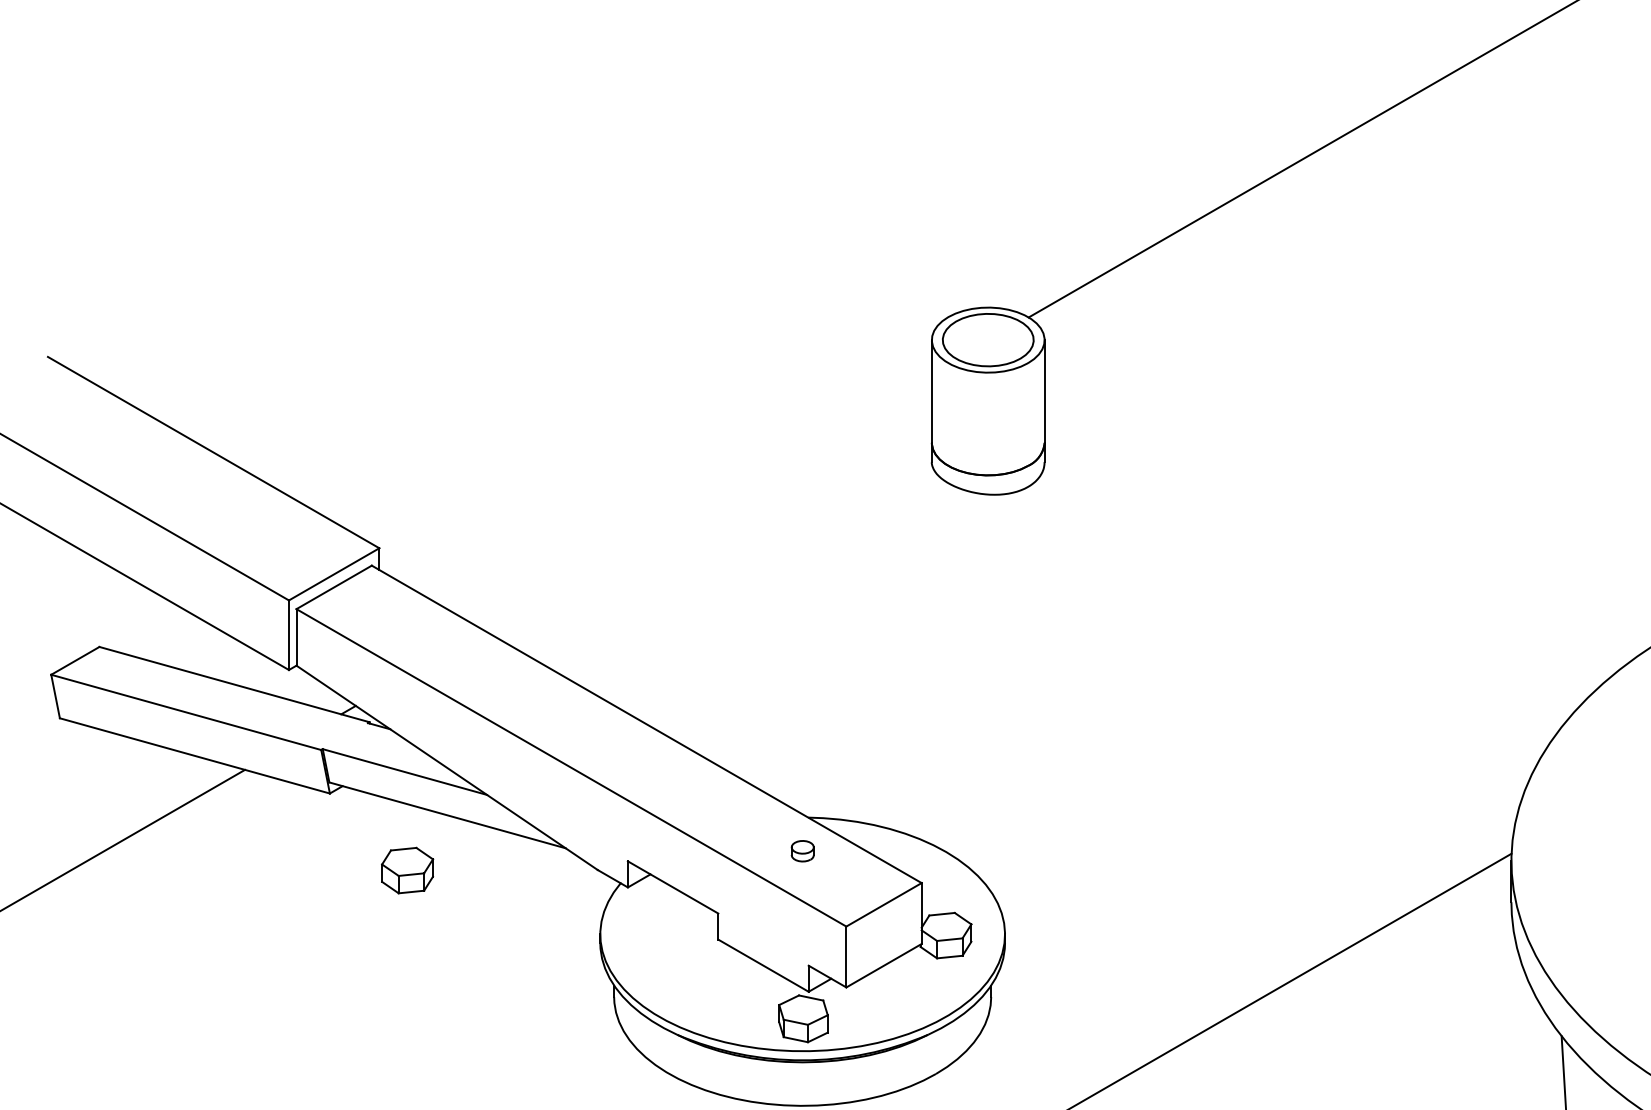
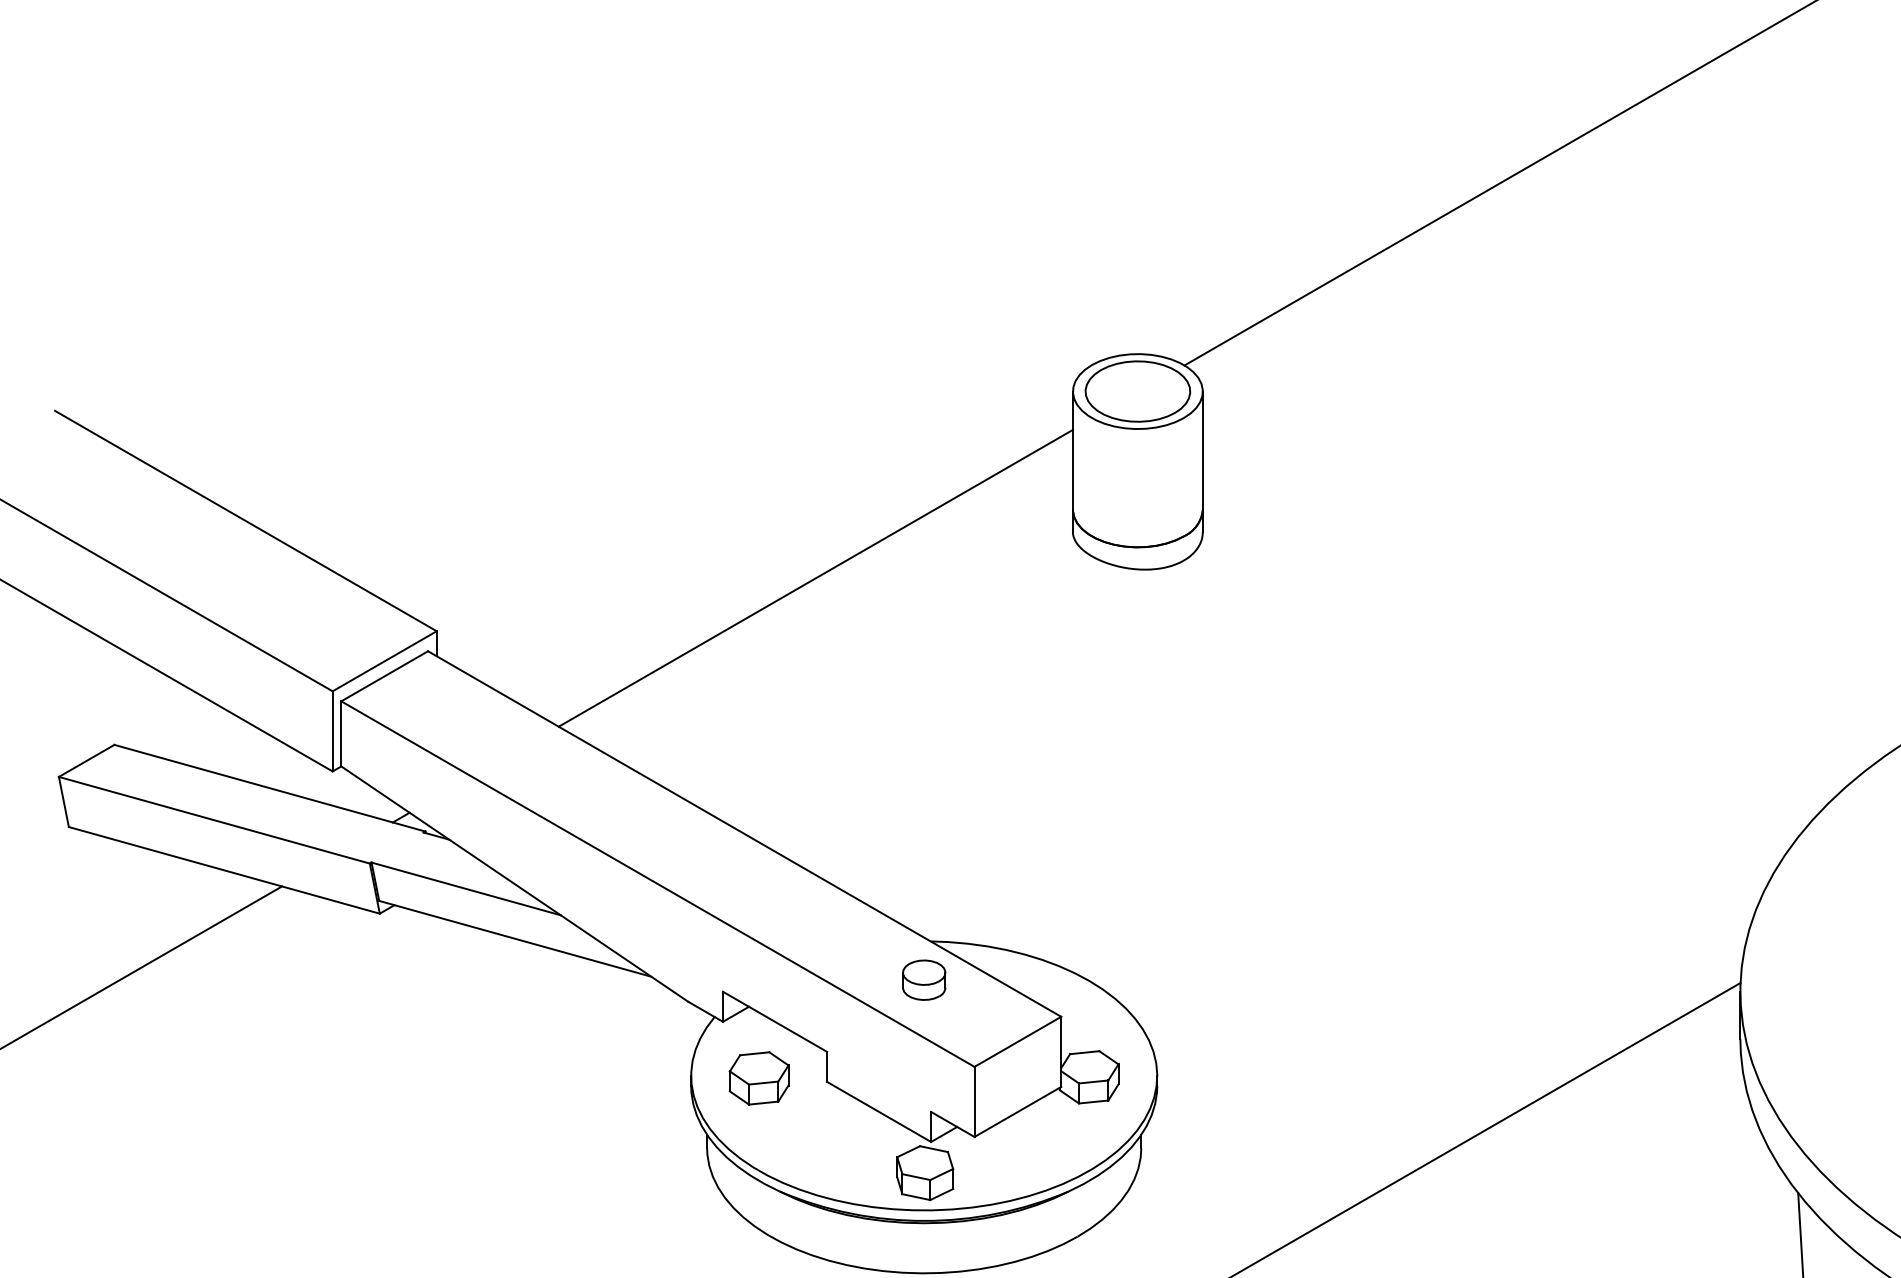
line: (708, 501) -> (815, 577), added
part: (802, 850) -> (924, 979), size x1.67
part: (406, 870) -> (758, 1078), moved

